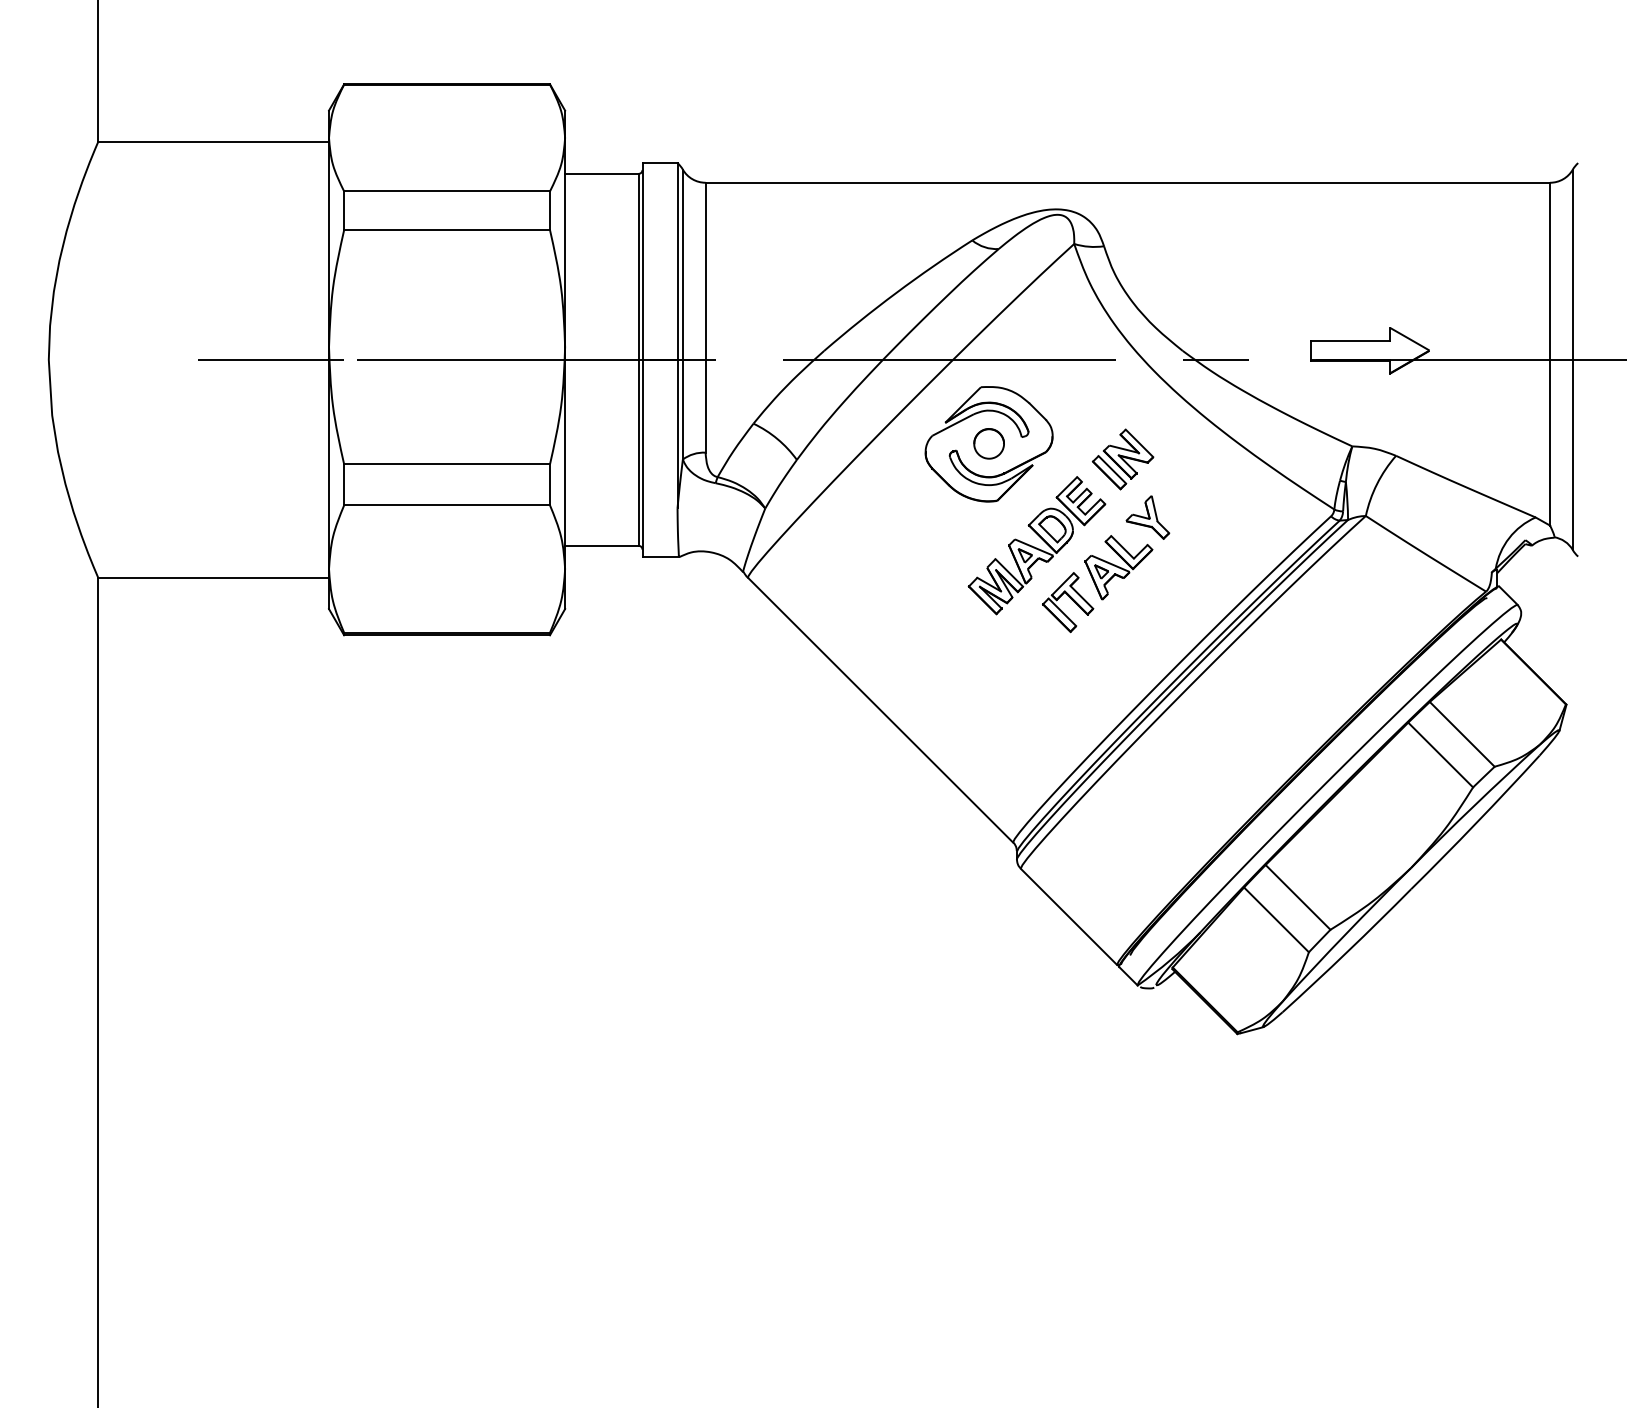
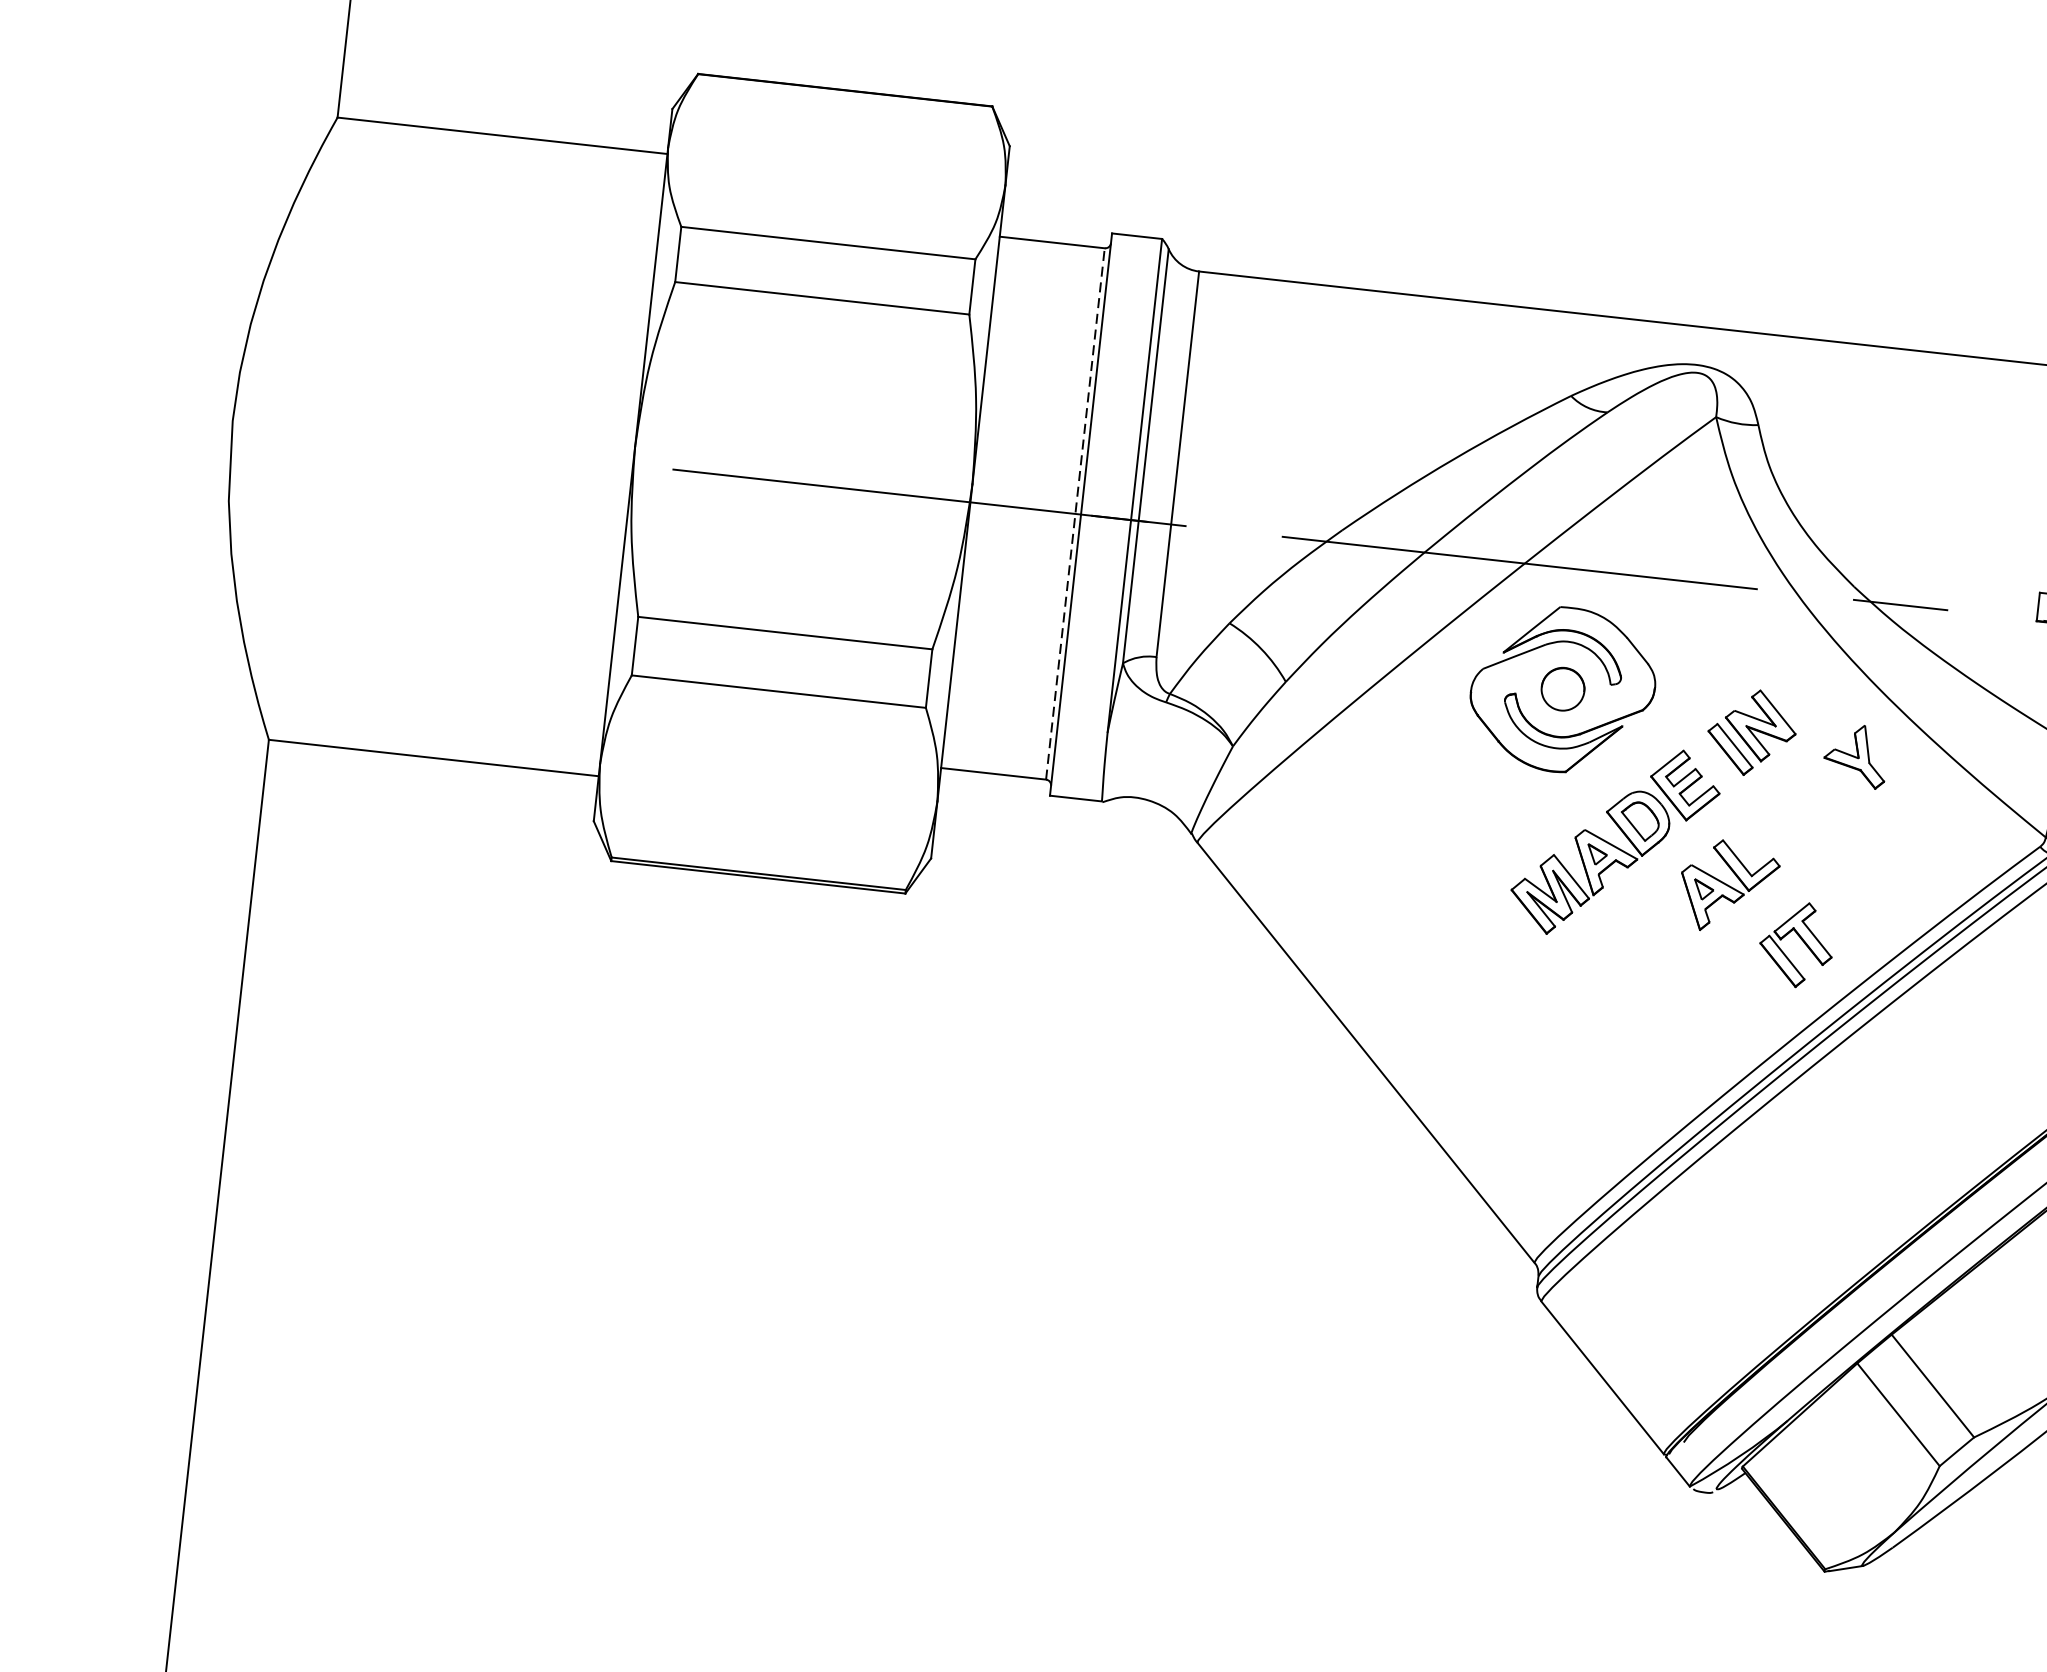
line: (270, 359) -> (549, 455), removed
line: (638, 359) -> (1075, 513), solid -> dashed
part: (1147, 517) -> (1855, 755), moved
part: (1068, 602) -> (1797, 944), moved

